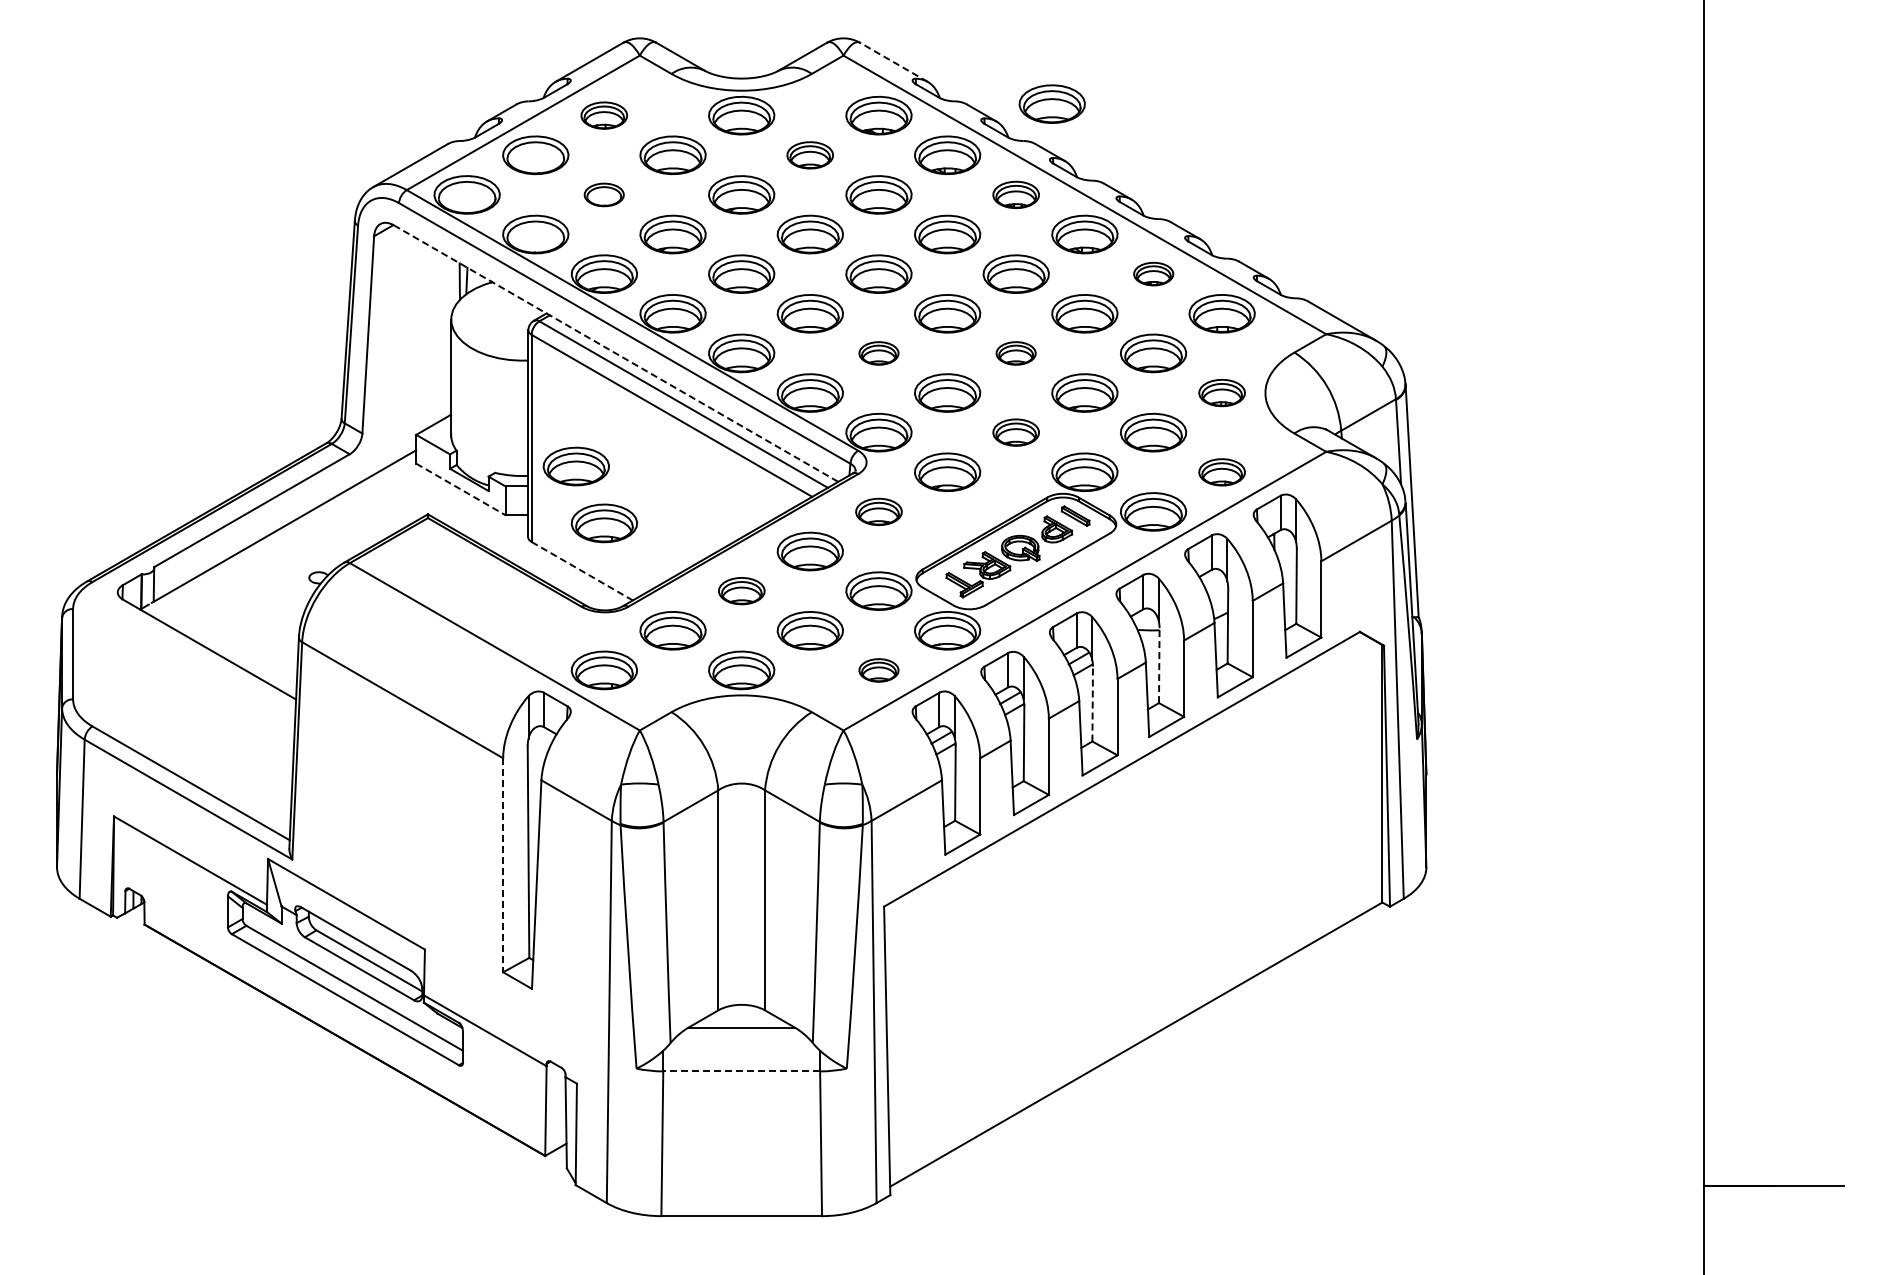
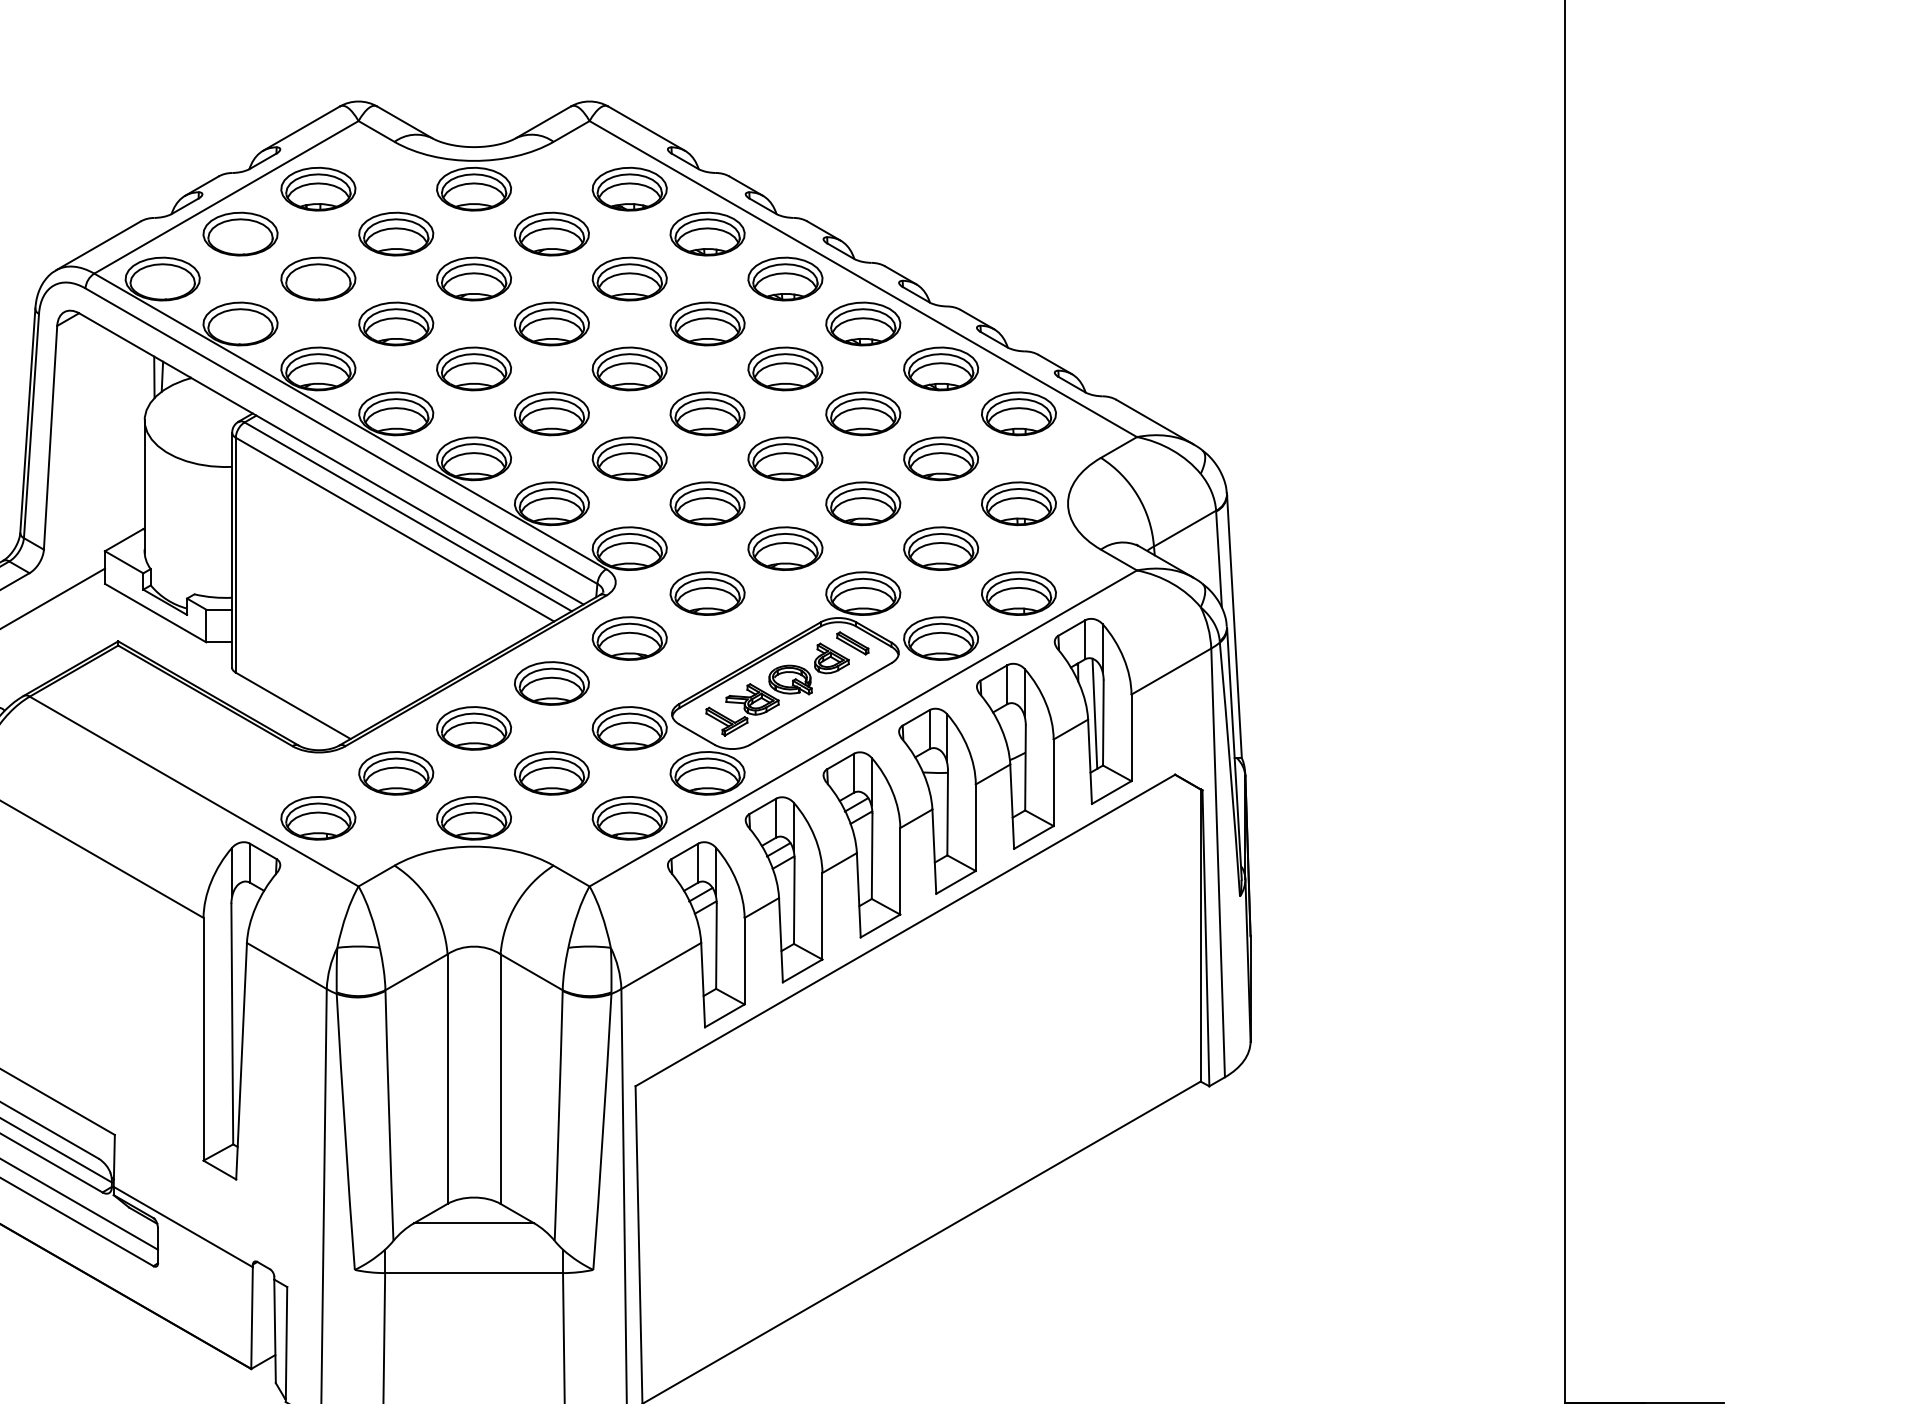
line: (893, 62) -> (646, 128), dashed -> solid
part: (1051, 103) -> (825, 175), removed
part: (603, 115) -> (317, 189), size x1.43
part: (809, 155) -> (550, 234), size x1.43
part: (603, 194) -> (317, 278), size x1.67
part: (1015, 194) -> (784, 278), size x1.43
part: (1153, 273) -> (941, 368), size x1.67
line: (616, 353) -> (332, 458), dashed -> solid
part: (878, 353) -> (629, 458), size x1.67
part: (1015, 353) -> (784, 458), size x1.67
part: (1221, 392) -> (1018, 503), size x1.43
part: (1015, 432) -> (784, 548), size x1.43
part: (575, 466) -> (285, 587), removed
part: (1221, 472) -> (1018, 593), size x1.43
line: (460, 489) -> (155, 613), dashed -> solid
part: (878, 511) -> (629, 638), size x1.43
part: (603, 523) -> (317, 651), removed
line: (582, 571) -> (293, 706), dashed -> solid
line: (1289, 577) -> (1095, 712), added
part: (741, 590) -> (473, 727), size x1.43
line: (1159, 665) -> (947, 812), dashed -> solid
part: (878, 670) -> (629, 818), size x1.67
line: (1092, 703) -> (871, 855), dashed -> solid
line: (503, 865) -> (203, 1039), dashed -> solid
line: (741, 1071) -> (473, 1273), dashed -> solid

